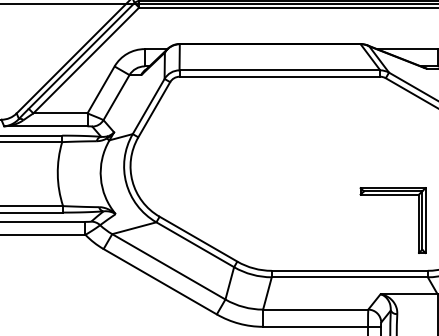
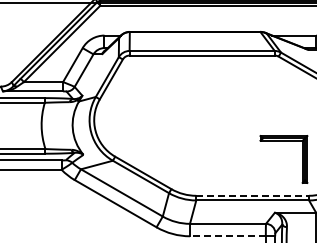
line: (350, 270) -> (253, 195), solid -> dashed
line: (314, 327) -> (227, 236), solid -> dashed

